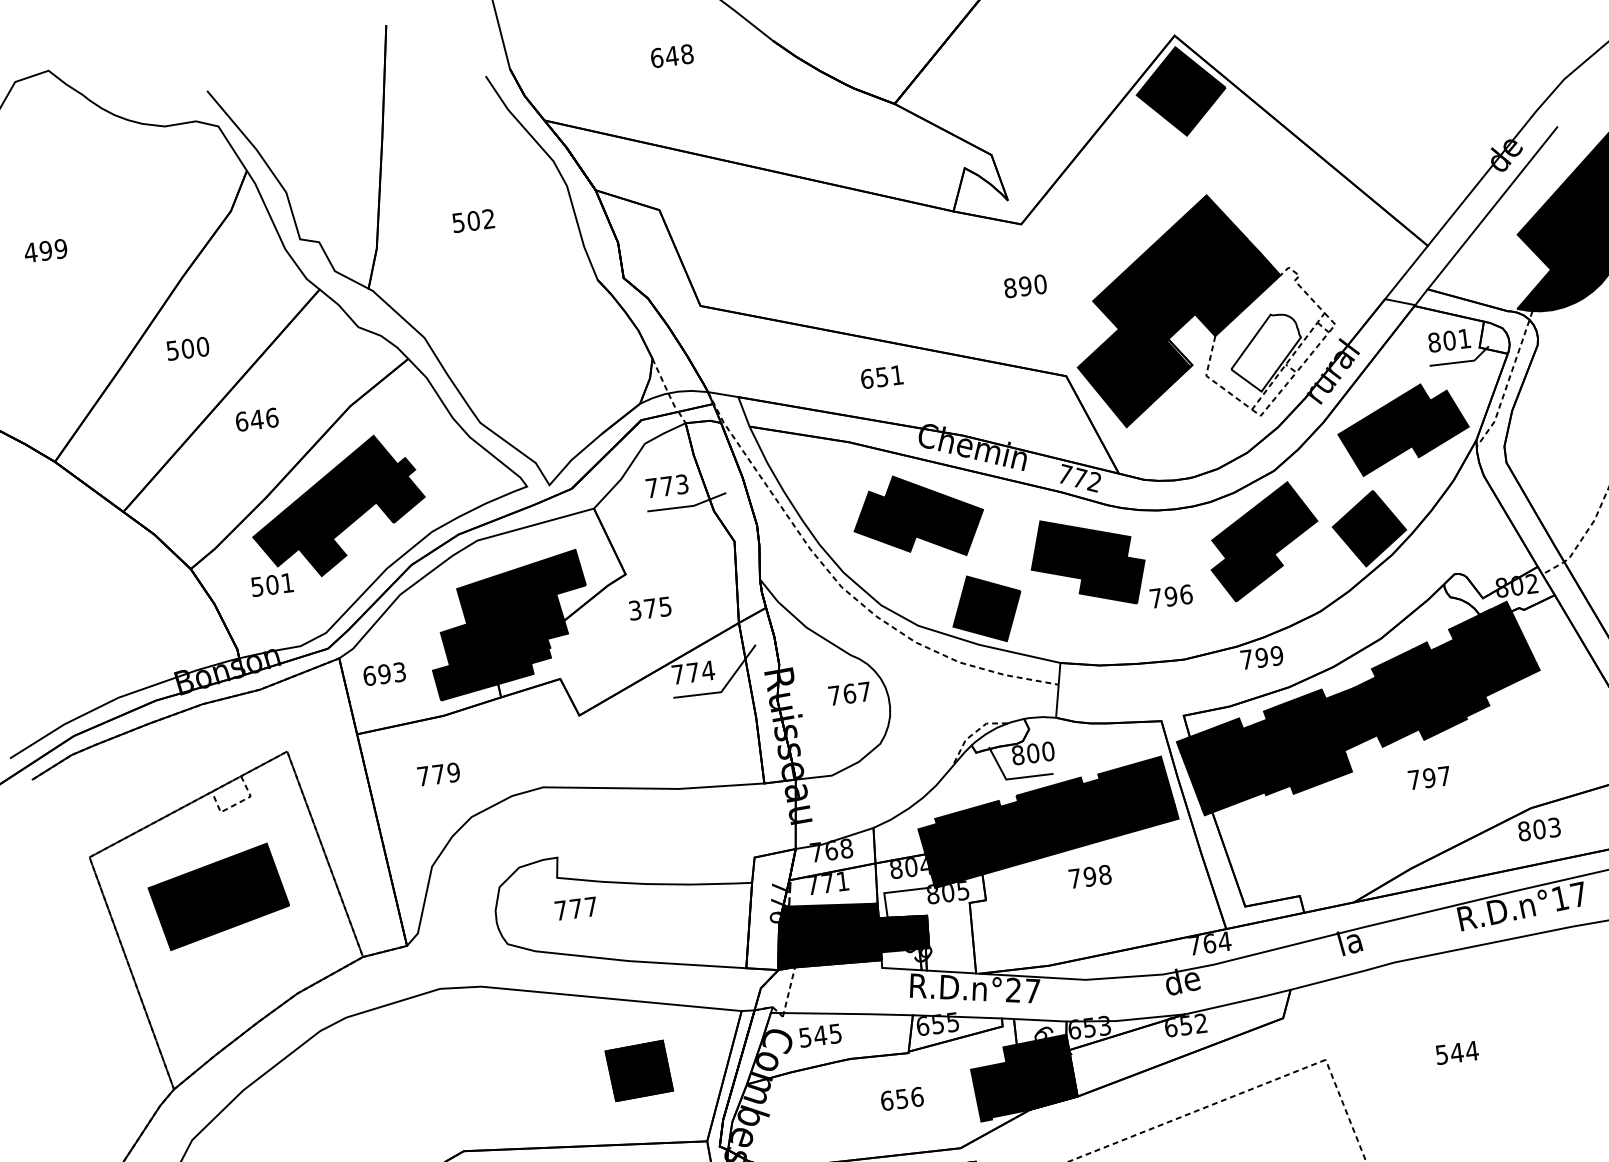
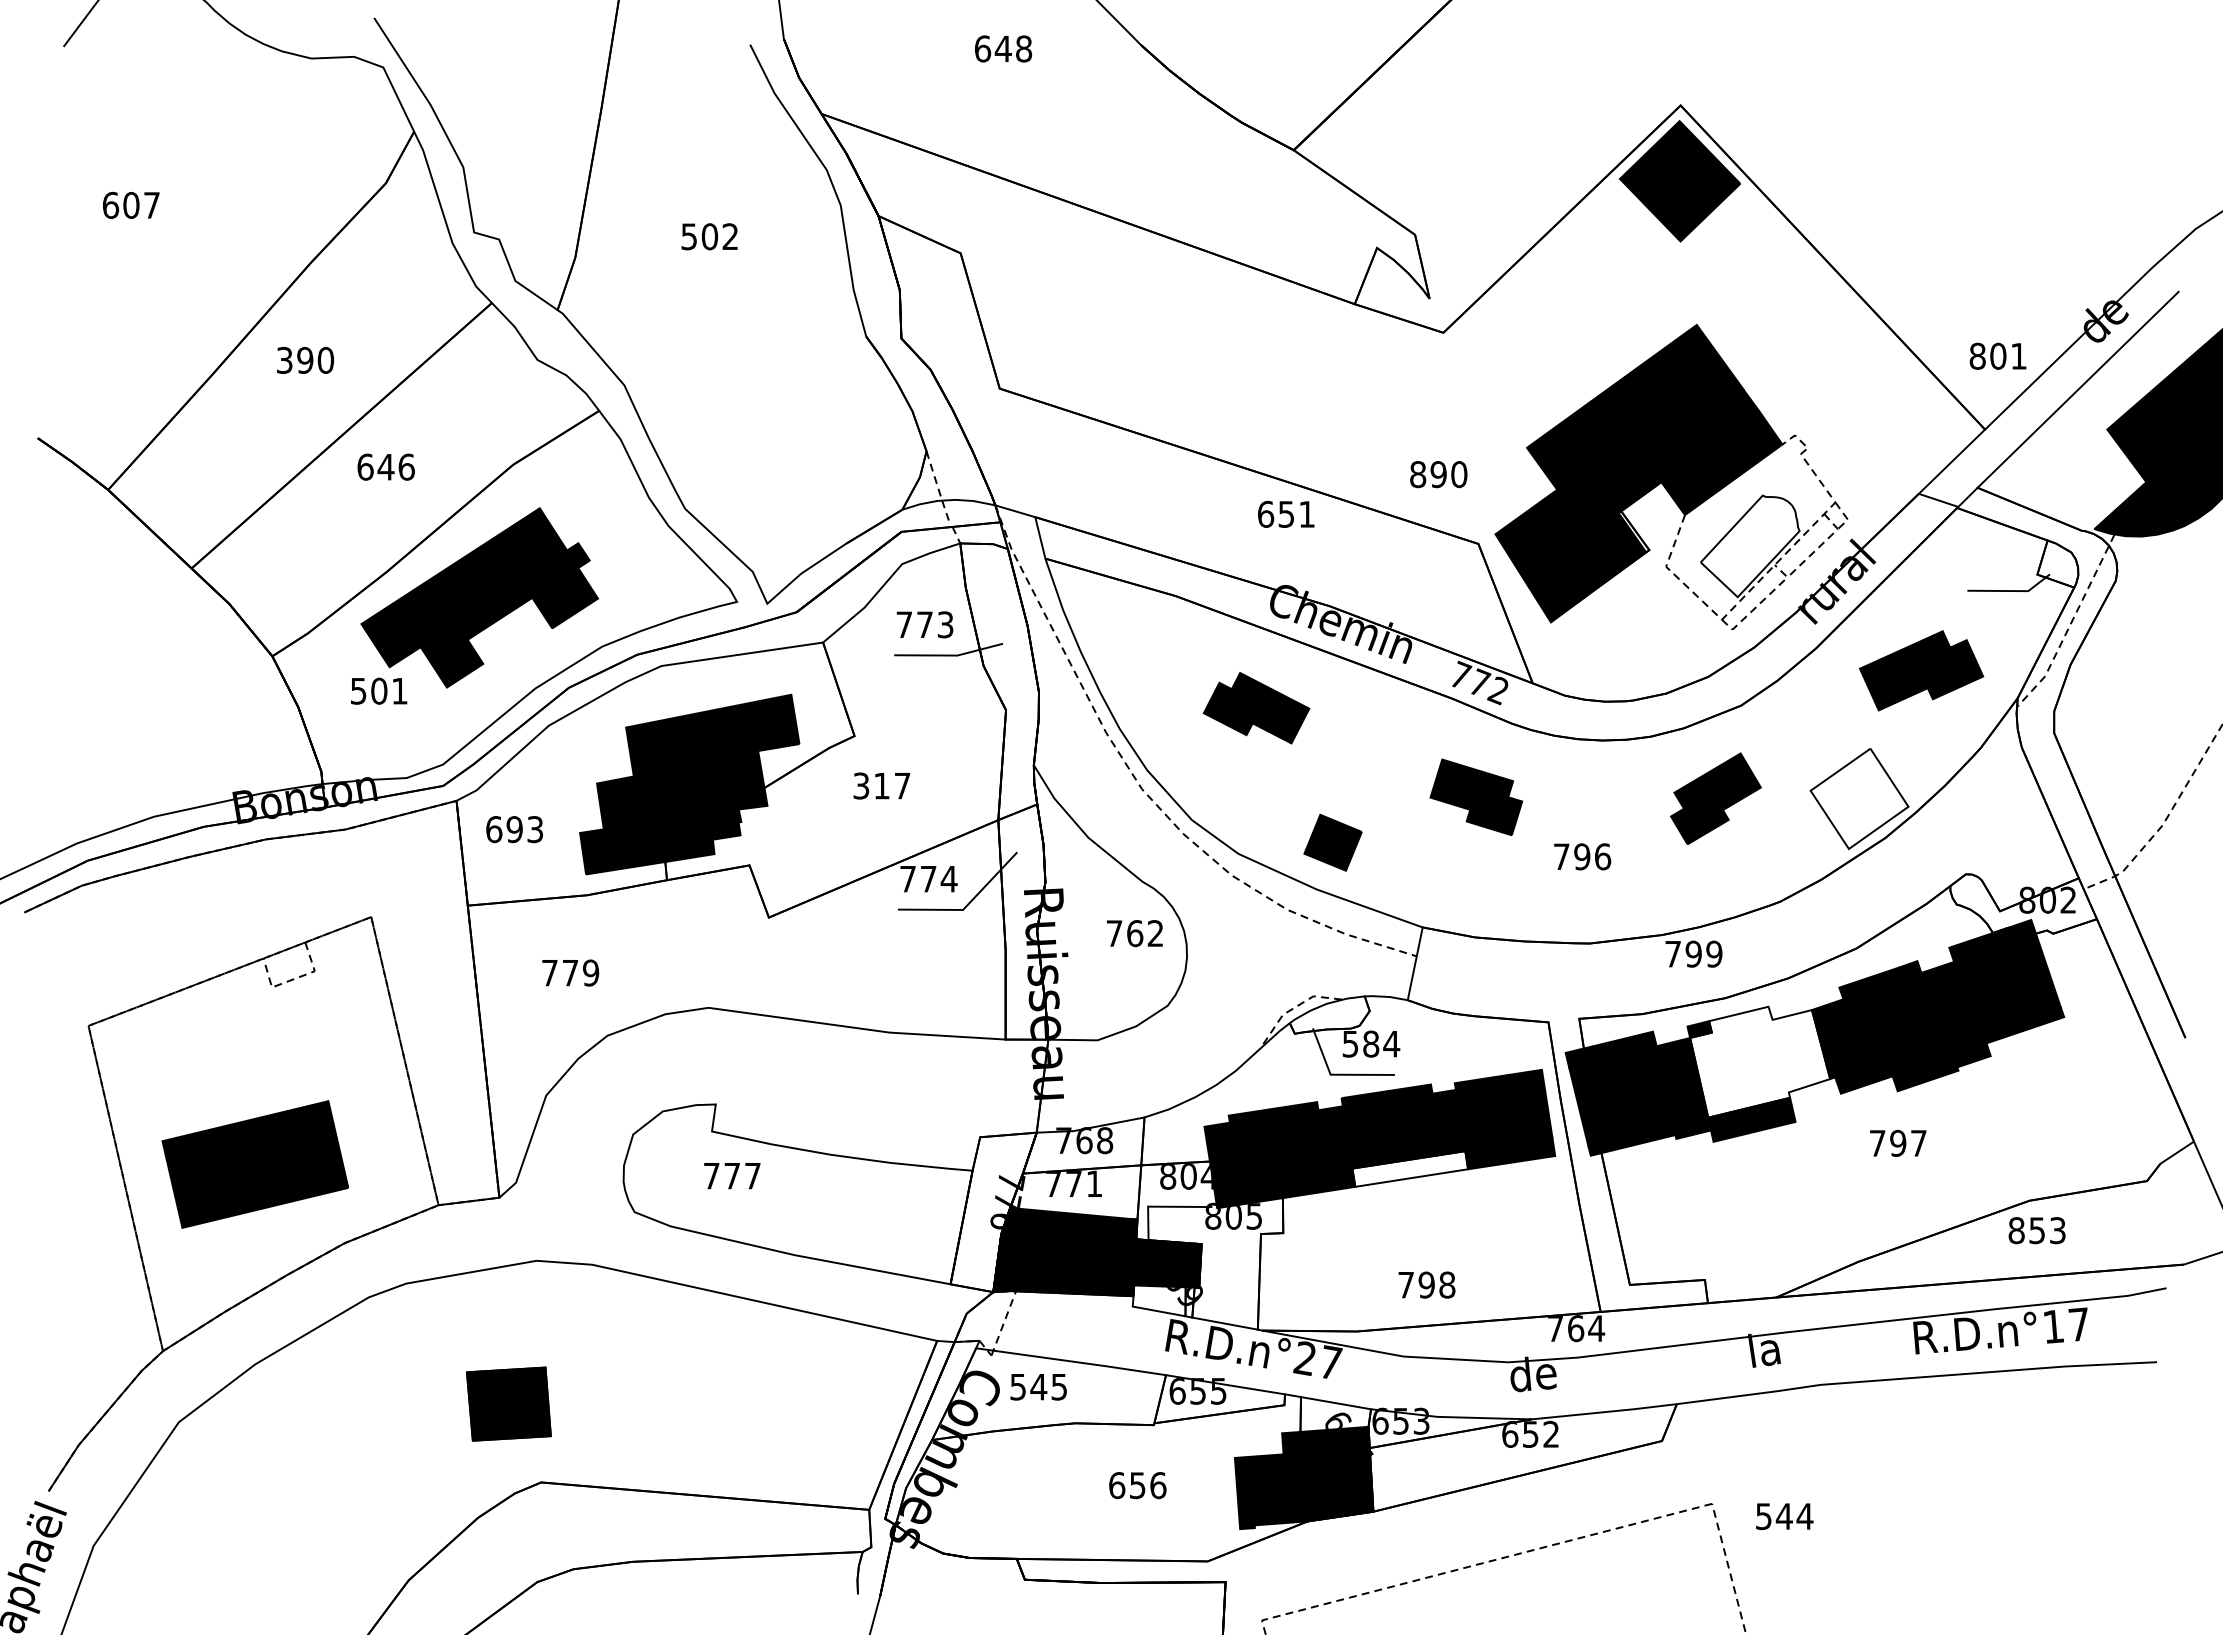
text: (45, 250) -> (130, 204), 499 -> 607
text: (1025, 286) -> (1438, 474), moved
text: (1448, 340) -> (1997, 355), moved
text: (180, 348) -> (295, 359), 500 -> 390
text: (882, 376) -> (1286, 513), moved
part: (1403, 428) -> (1921, 670), size x0.7
part: (918, 516) -> (1256, 707), size x0.6
fill: (1369, 528) -> (1859, 798), removed
part: (1263, 541) -> (1715, 798), size x0.6
part: (1088, 562) -> (1476, 797), size x0.6
text: (658, 607) -> (892, 786), 375 -> 317
part: (986, 608) -> (1332, 842), size x0.6
text: (864, 691) -> (1155, 933), 767 -> 762
fill: (1320, 730) -> (1760, 1061), removed
text: (1033, 752) -> (1371, 1043), 800 -> 584
text: (1539, 829) -> (2037, 1230), 803 -> 853
fill: (1073, 841) -> (1410, 1168), removed
text: (1089, 876) -> (1426, 1284), moved
part: (219, 896) -> (255, 1164), moved
text: (1457, 1052) -> (1784, 1516), moved
part: (638, 1070) -> (508, 1403), moved

